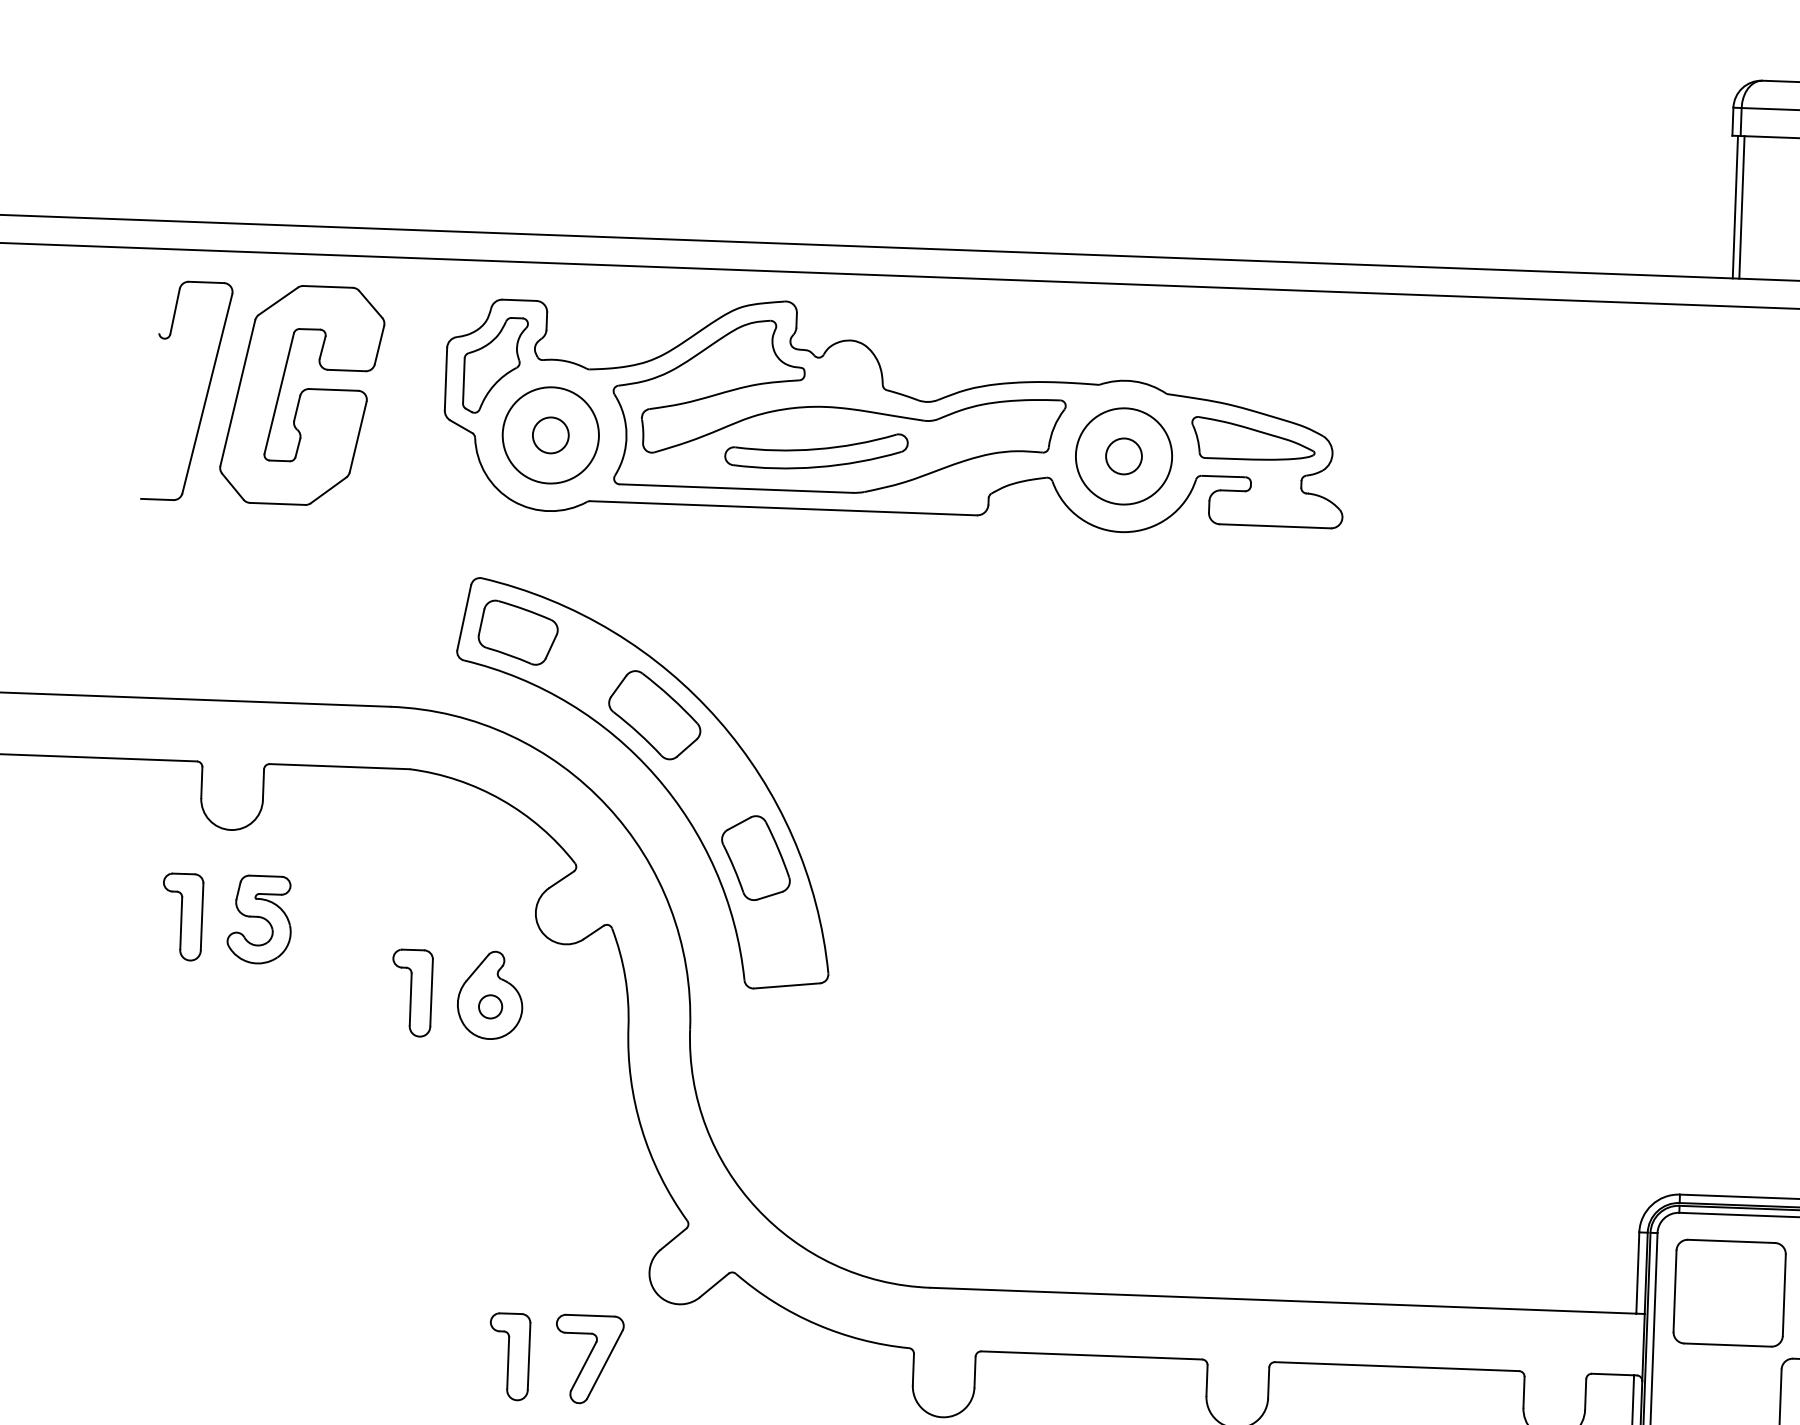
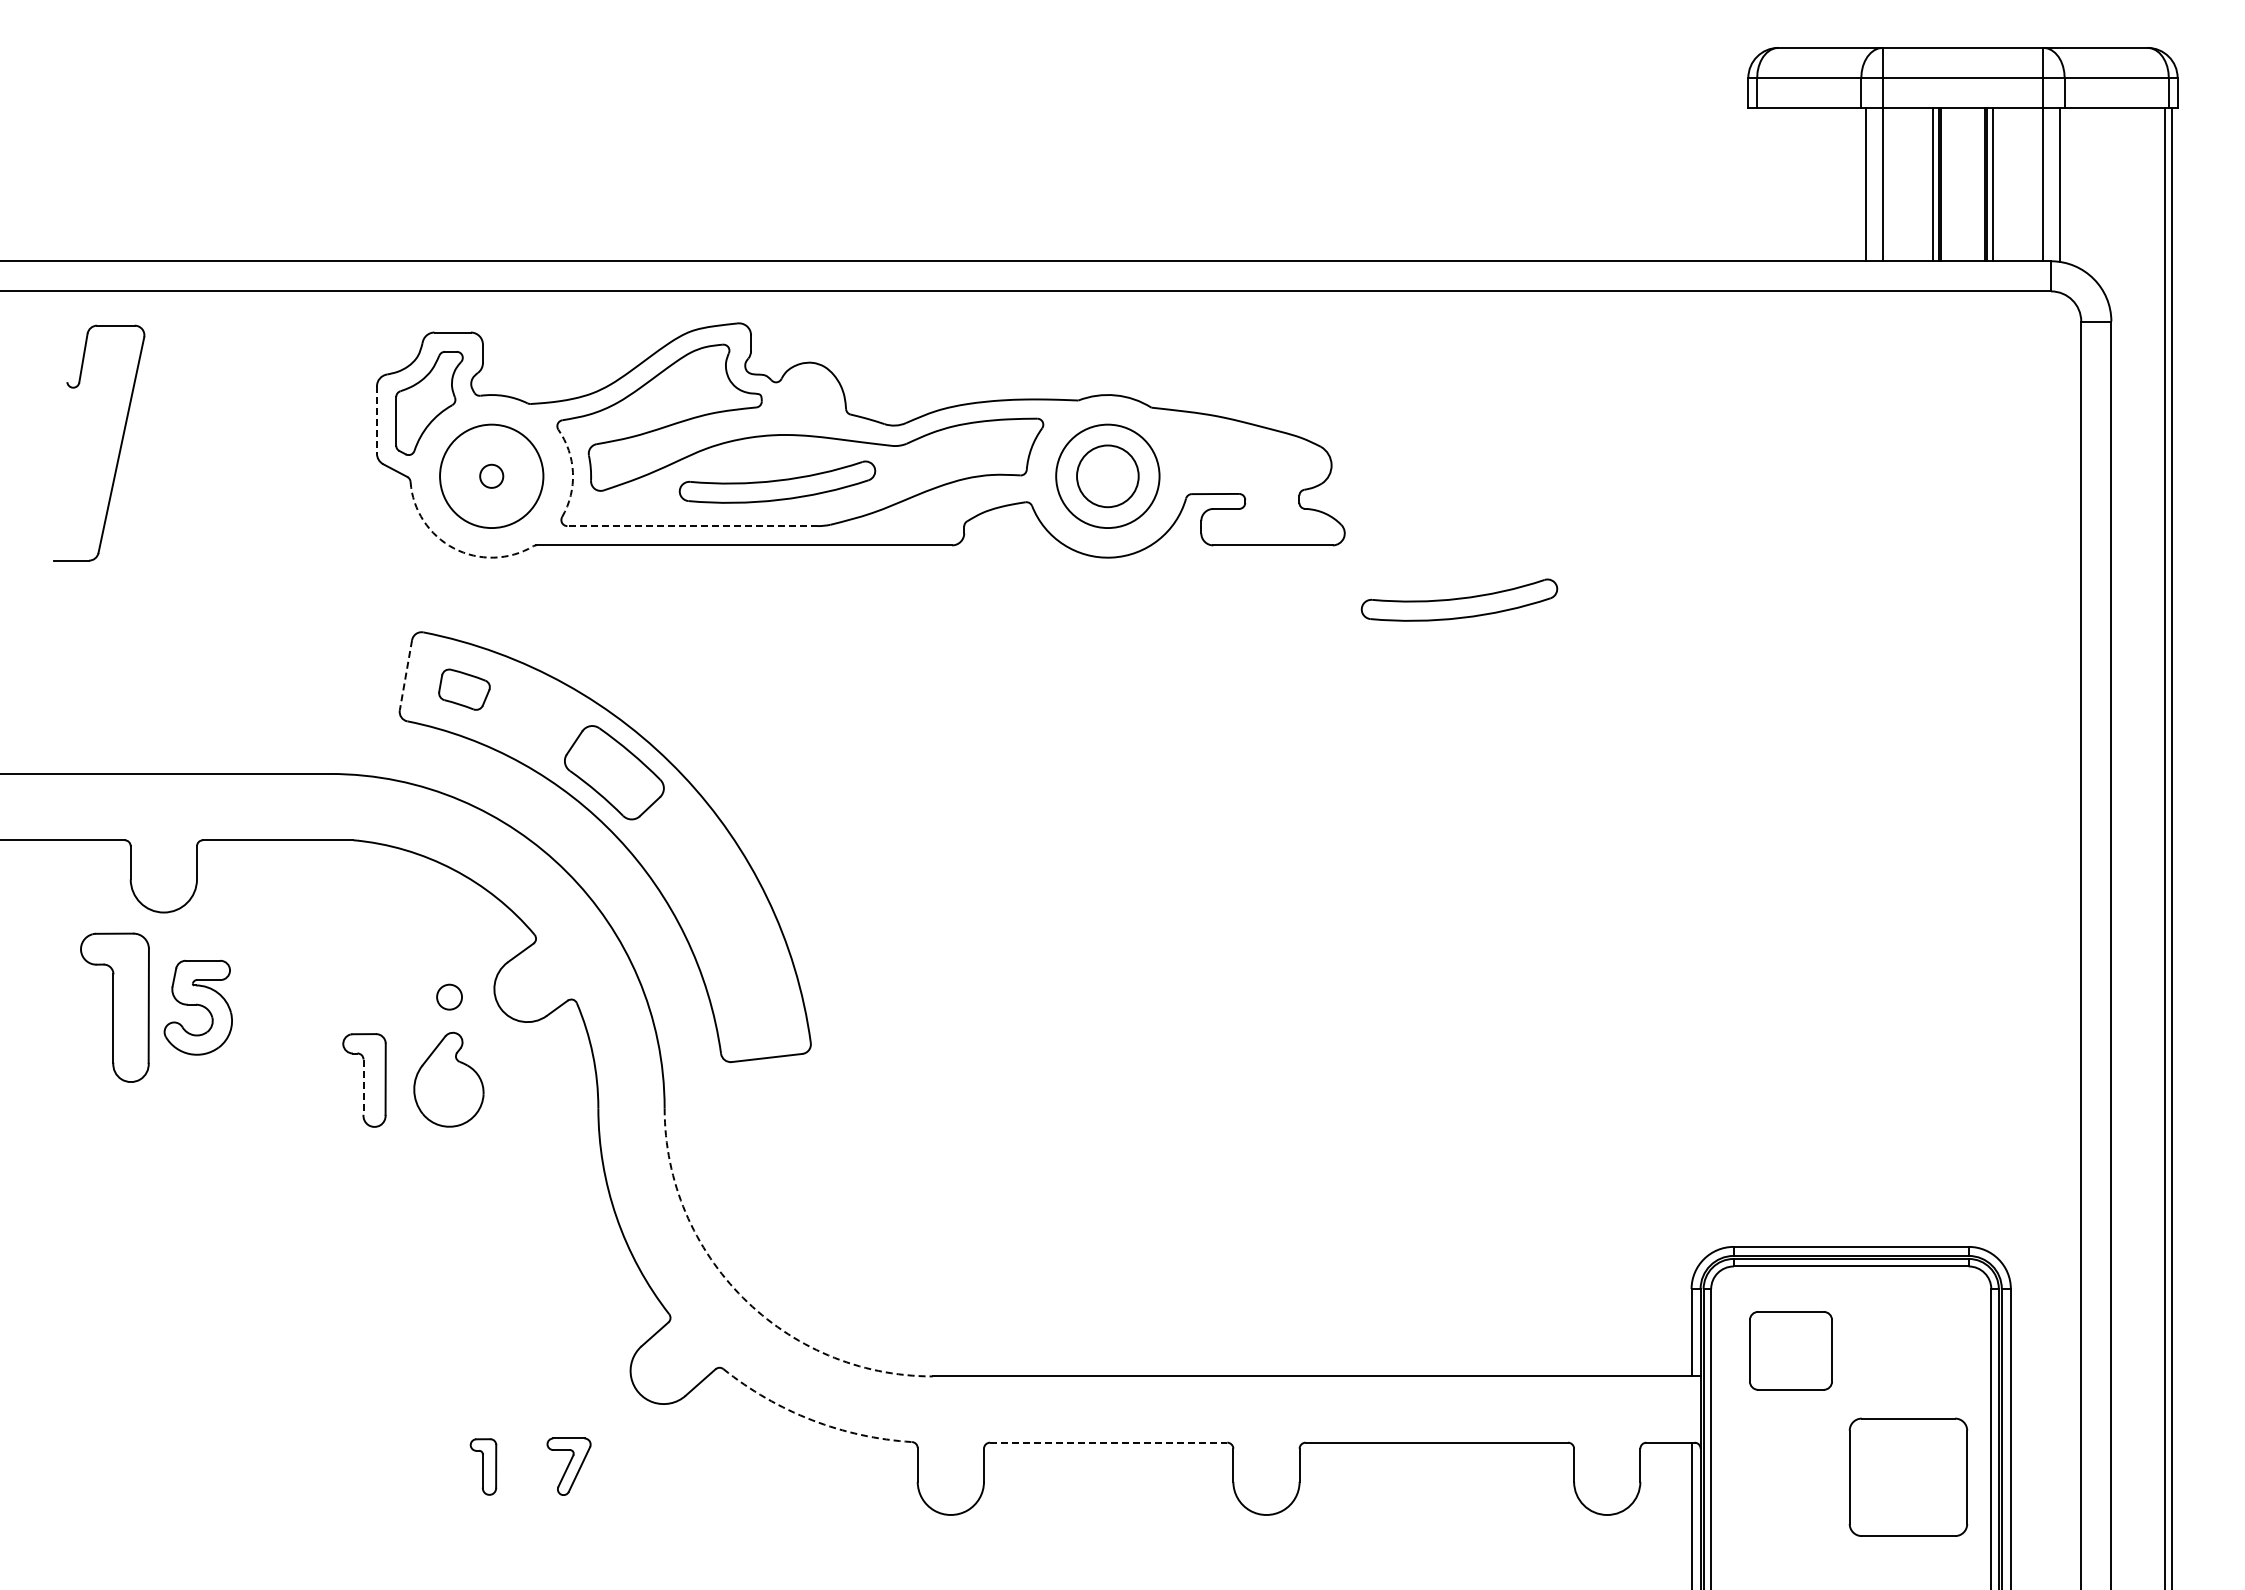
line: (1735, 206) -> (1754, 184), removed
line: (1742, 207) -> (1761, 184), removed
line: (445, 379) -> (376, 420), solid -> dashed
part: (302, 394) -> (223, 442), removed
arc: (626, 434) -> (572, 472), solid -> dashed
circle: (550, 435) -> (491, 476), size x0.6
part: (1253, 438) -> (1246, 452), removed
circle: (1123, 456) -> (1107, 476), size x1.6
line: (735, 488) -> (692, 526), solid -> dashed
arc: (512, 501) -> (453, 548), solid -> dashed
part: (1446, 582) -> (1459, 599), added
line: (463, 617) -> (405, 675), solid -> dashed
part: (518, 632) -> (464, 689), size x0.6
part: (755, 858) -> (728, 922), removed
part: (182, 916) -> (115, 1007), size x1.6
line: (410, 999) -> (363, 1087), solid -> dashed
circle: (490, 1006) -> (449, 996), moved
arc: (757, 1207) -> (743, 1297), solid -> dashed
part: (1729, 1292) -> (1790, 1350), size x0.7
arc: (817, 1324) -> (812, 1420), solid -> dashed
line: (1091, 1355) -> (1108, 1442), solid -> dashed
part: (509, 1356) -> (483, 1466), size x0.6
part: (588, 1359) -> (568, 1466), size x0.6

